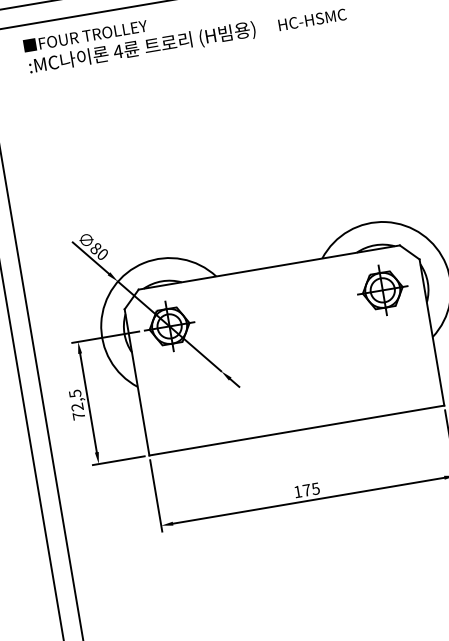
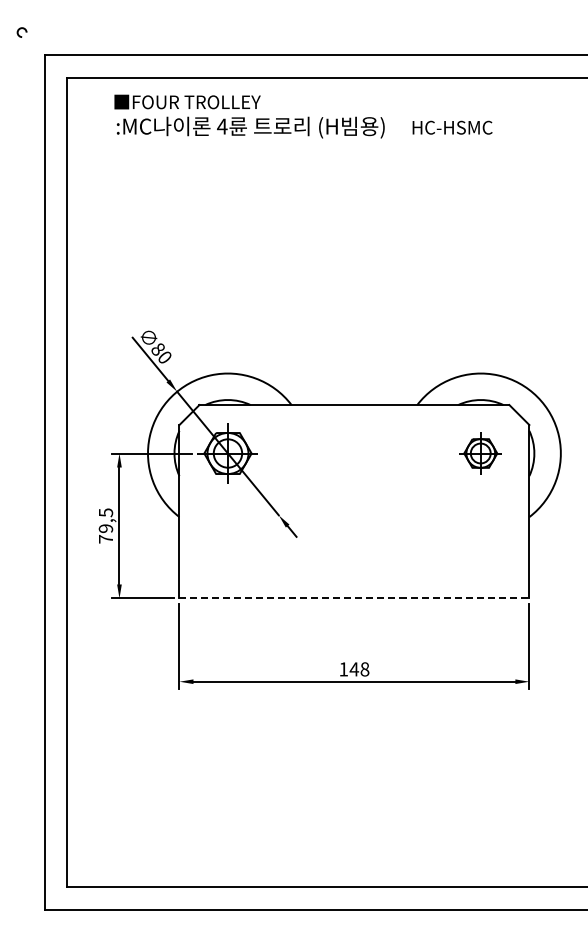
part: (382, 290) -> (480, 453), size x0.7
text: (77, 406) -> (106, 528), 72,5 -> 79,5
line: (296, 430) -> (354, 598), solid -> dashed
text: (311, 489) -> (359, 669), 175 -> 148

